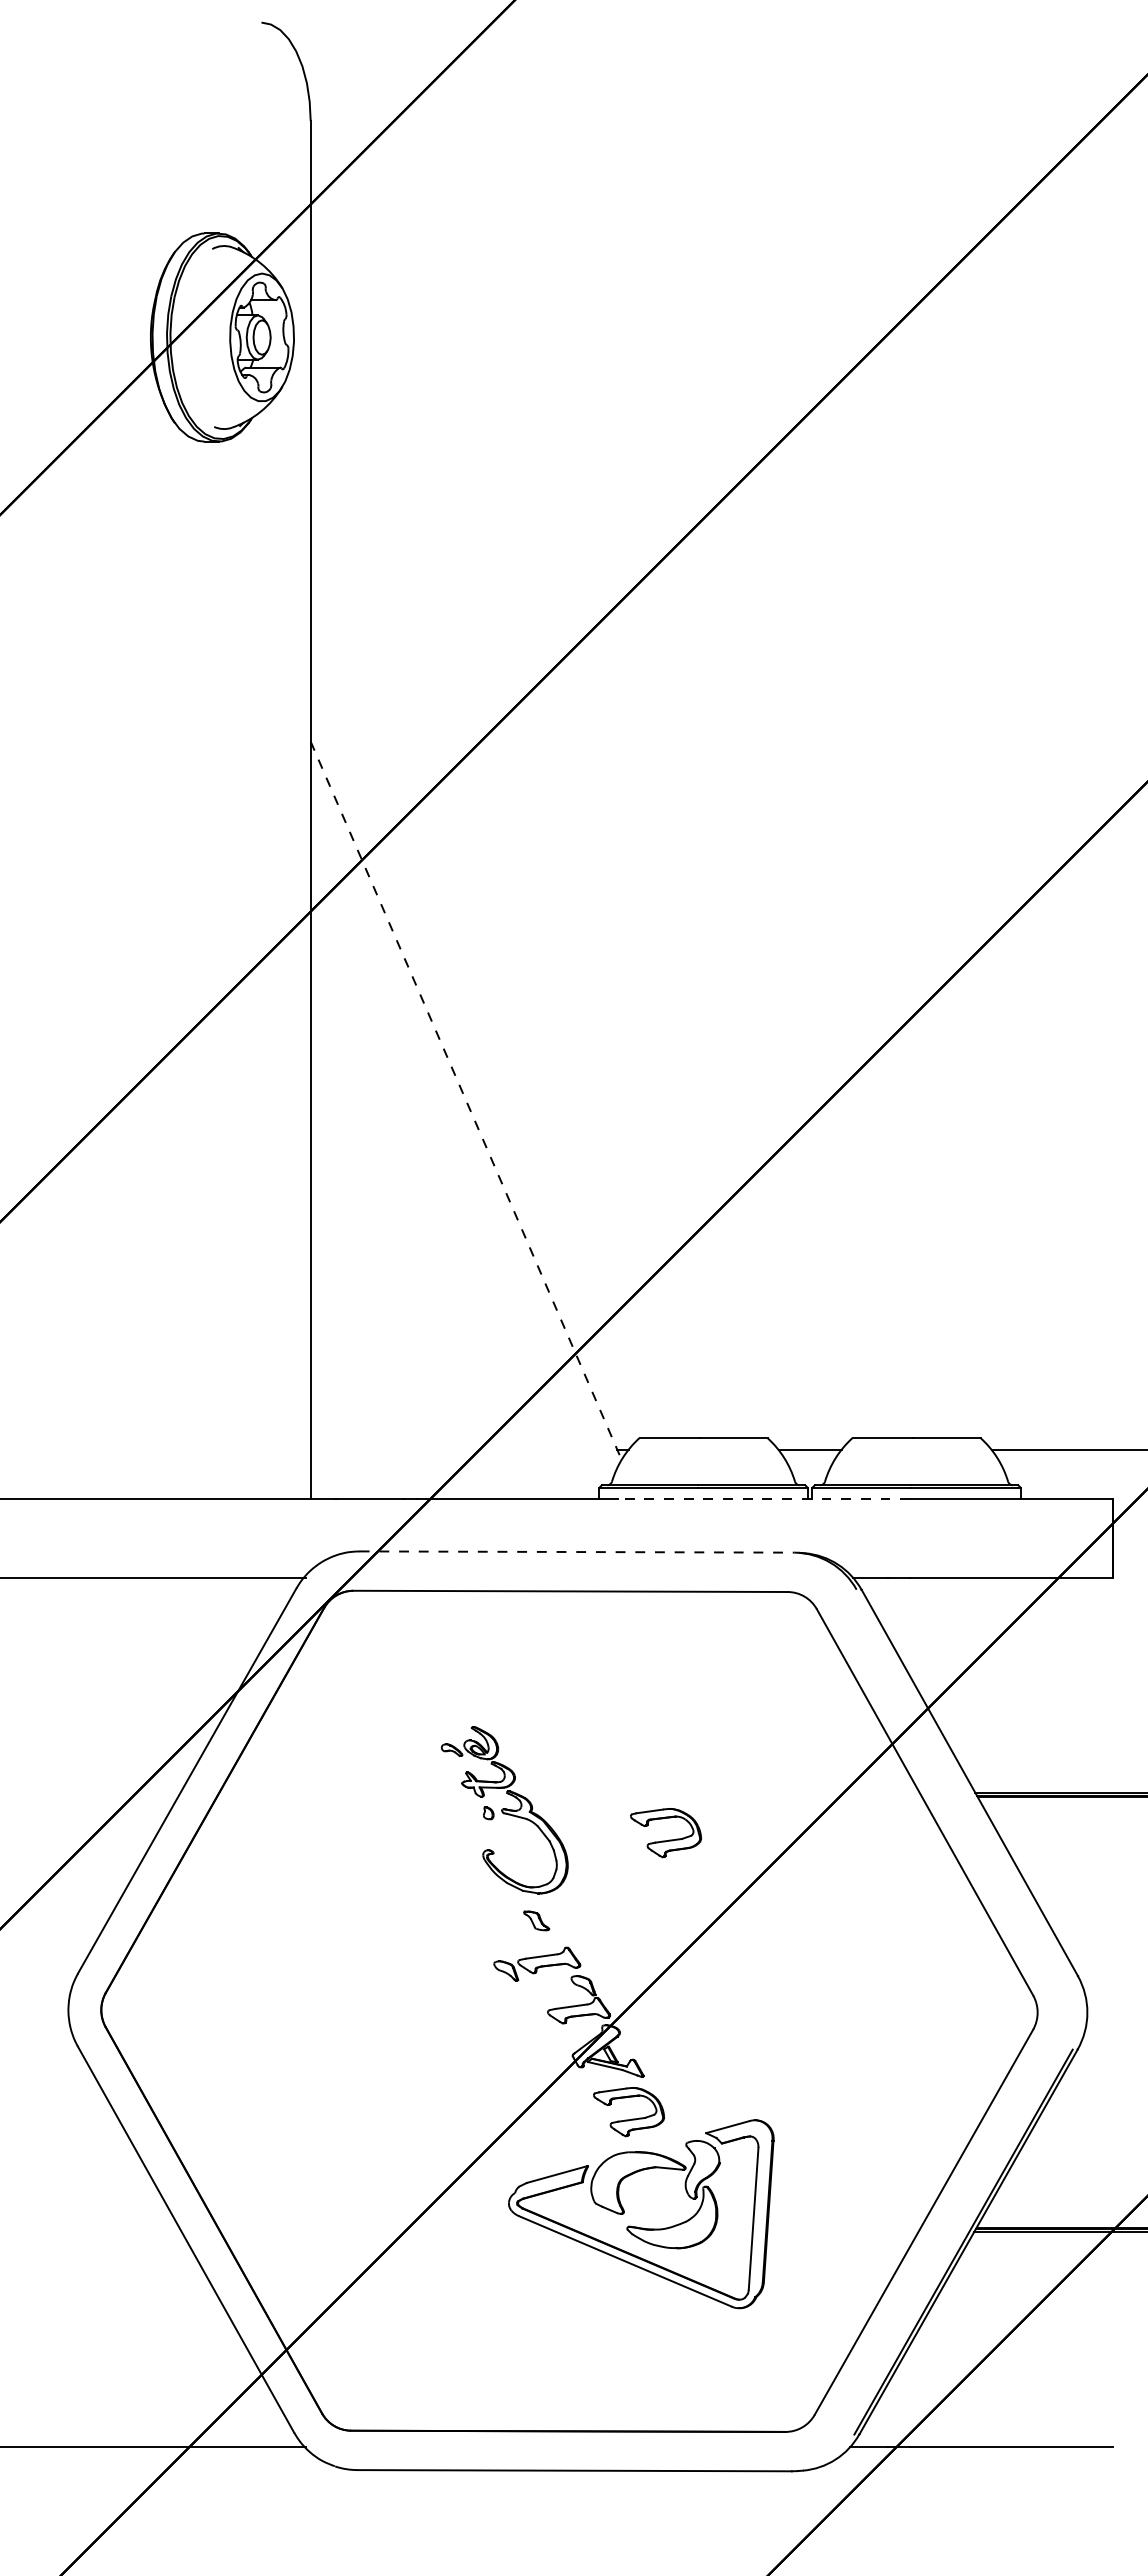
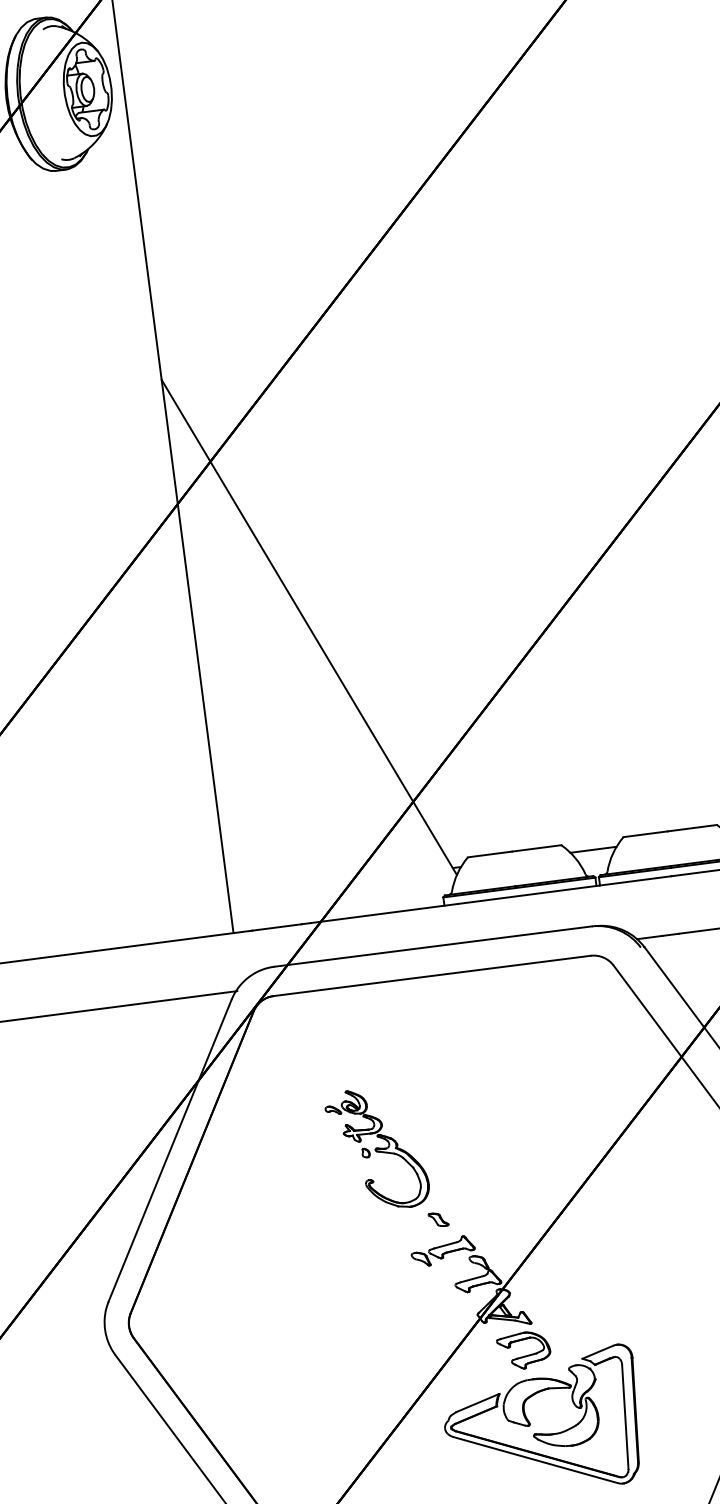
line: (466, 1101) -> (309, 628), dashed -> solid
line: (763, 1498) -> (564, 889), dashed -> solid
line: (577, 1552) -> (433, 946), dashed -> solid
part: (504, 1810) -> (377, 1149), moved
part: (668, 1839) -> (527, 1147), removed

